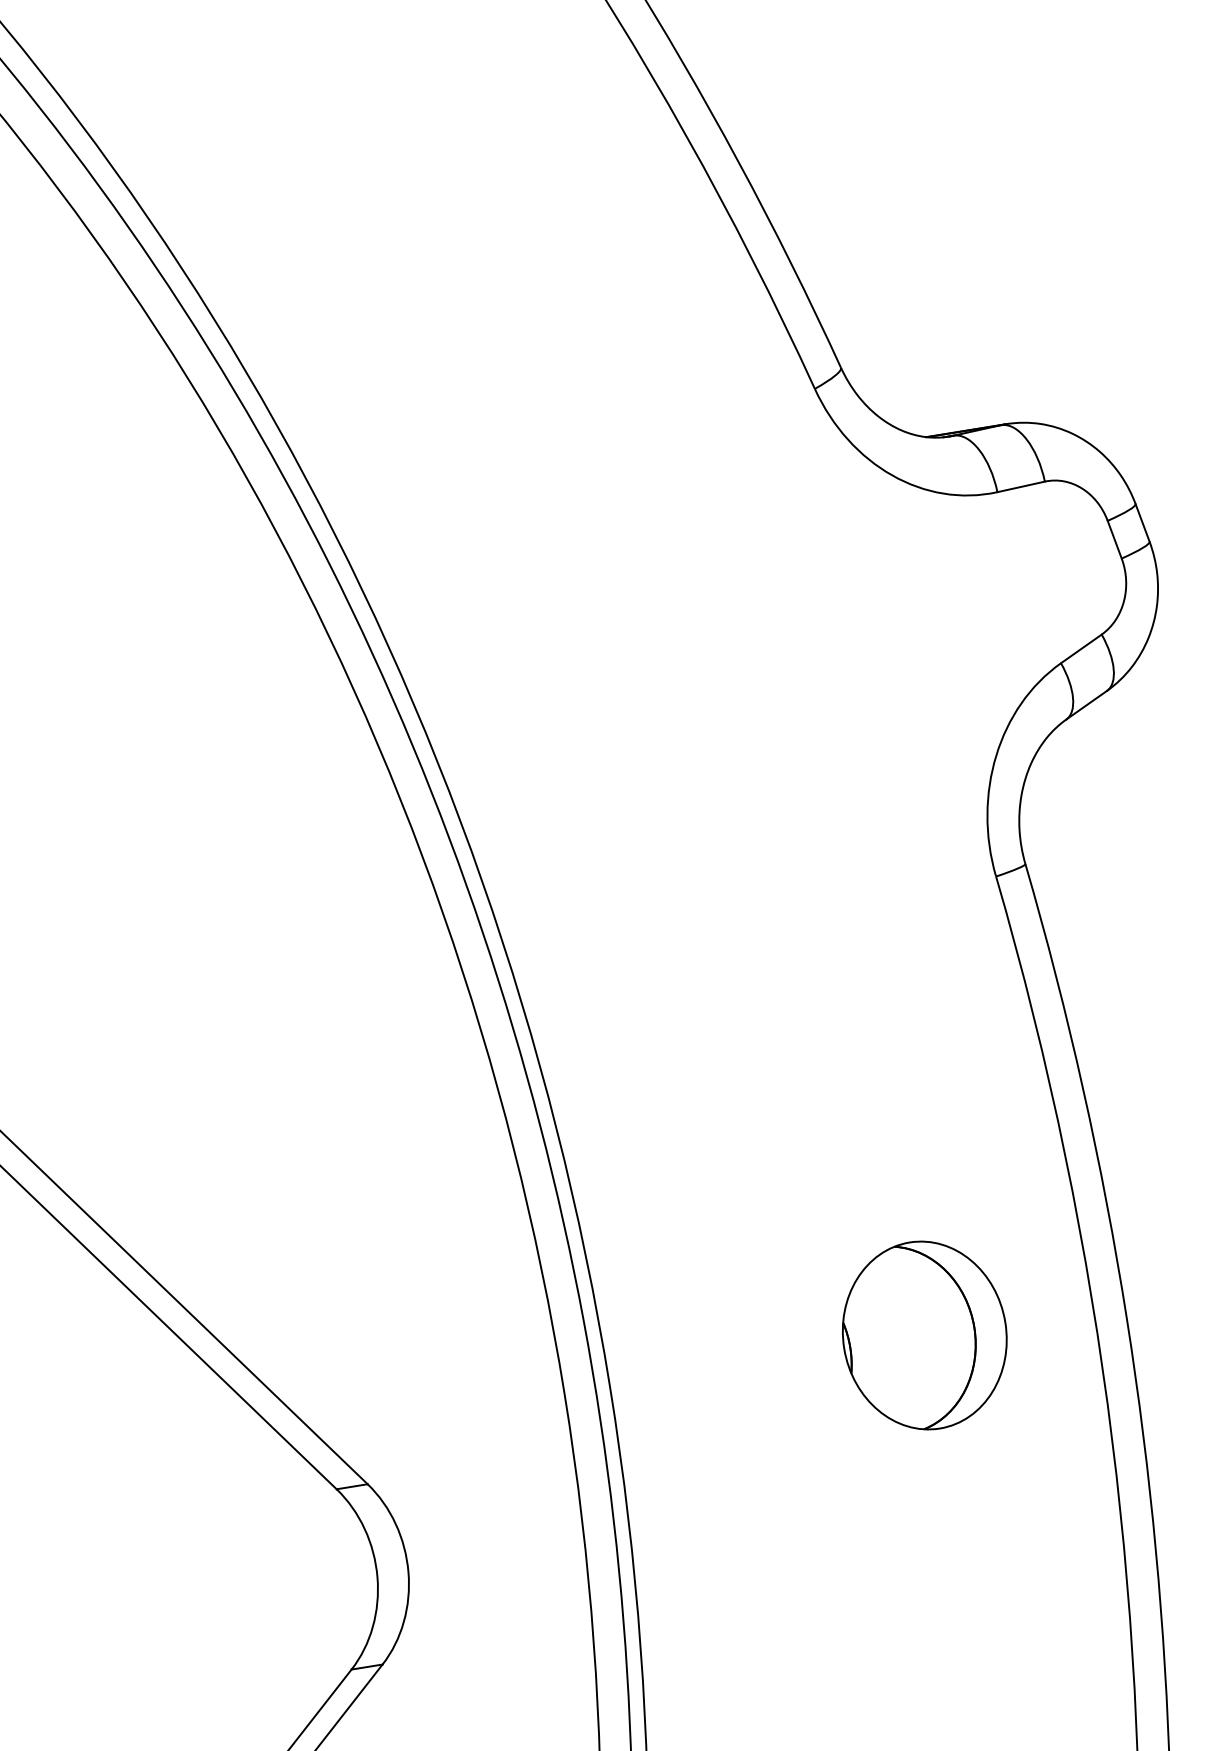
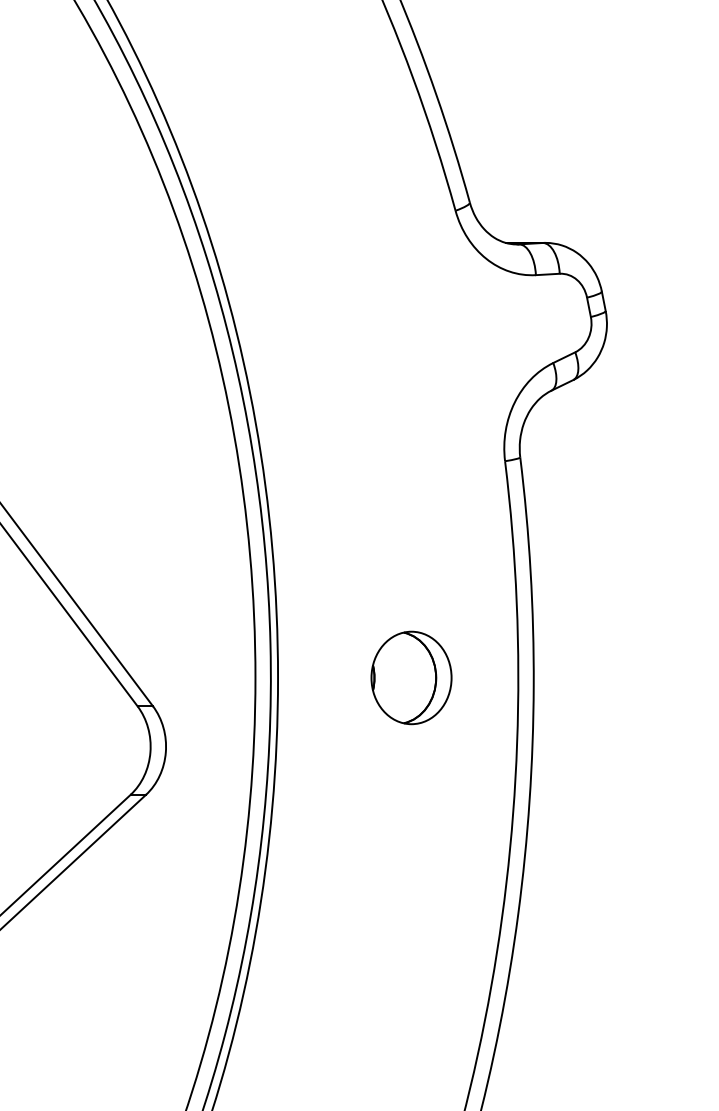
part: (924, 1334) -> (411, 677), moved

